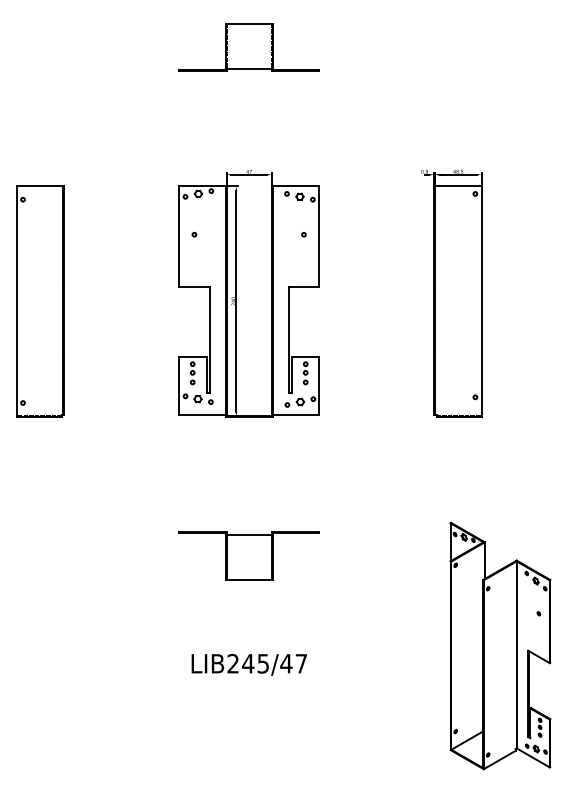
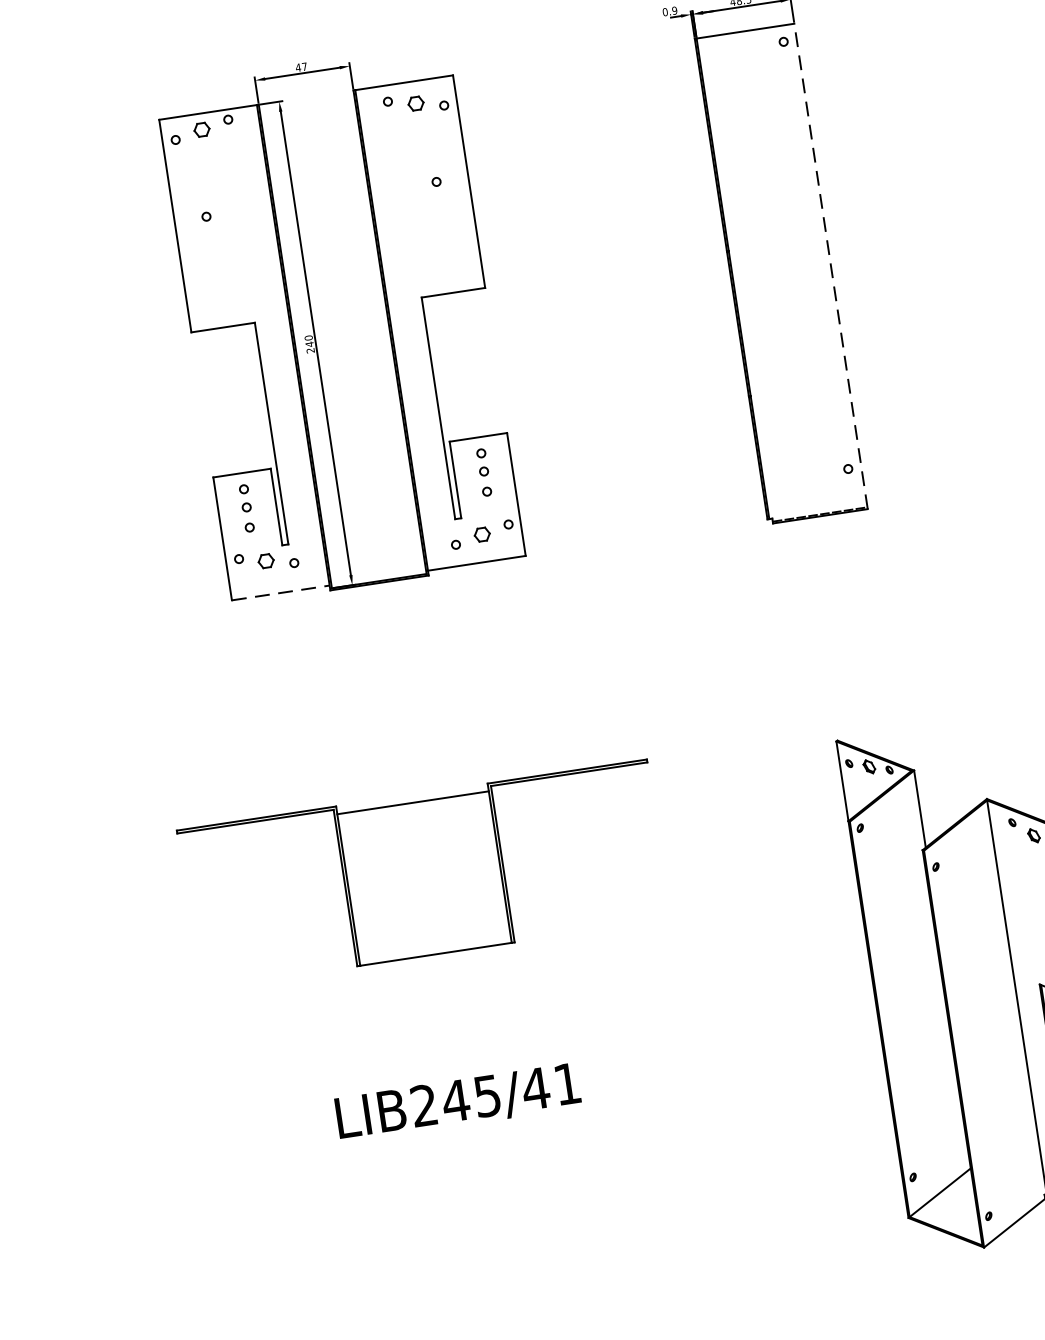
line: (481, 301) -> (830, 265), solid -> dashed
line: (203, 415) -> (282, 593), solid -> dashed
part: (248, 555) -> (421, 873), size x1.6
text: (301, 663) -> (567, 1083), LIB245/47 -> LIB245/41

